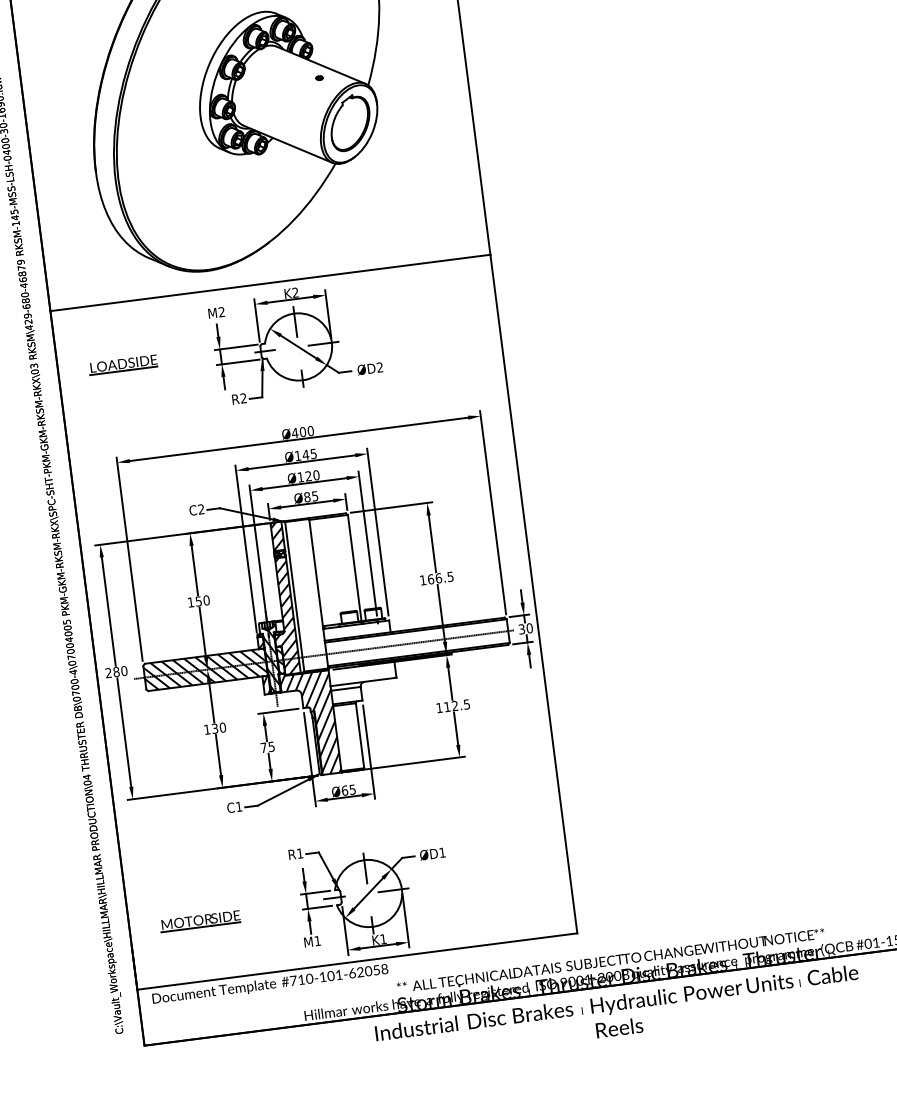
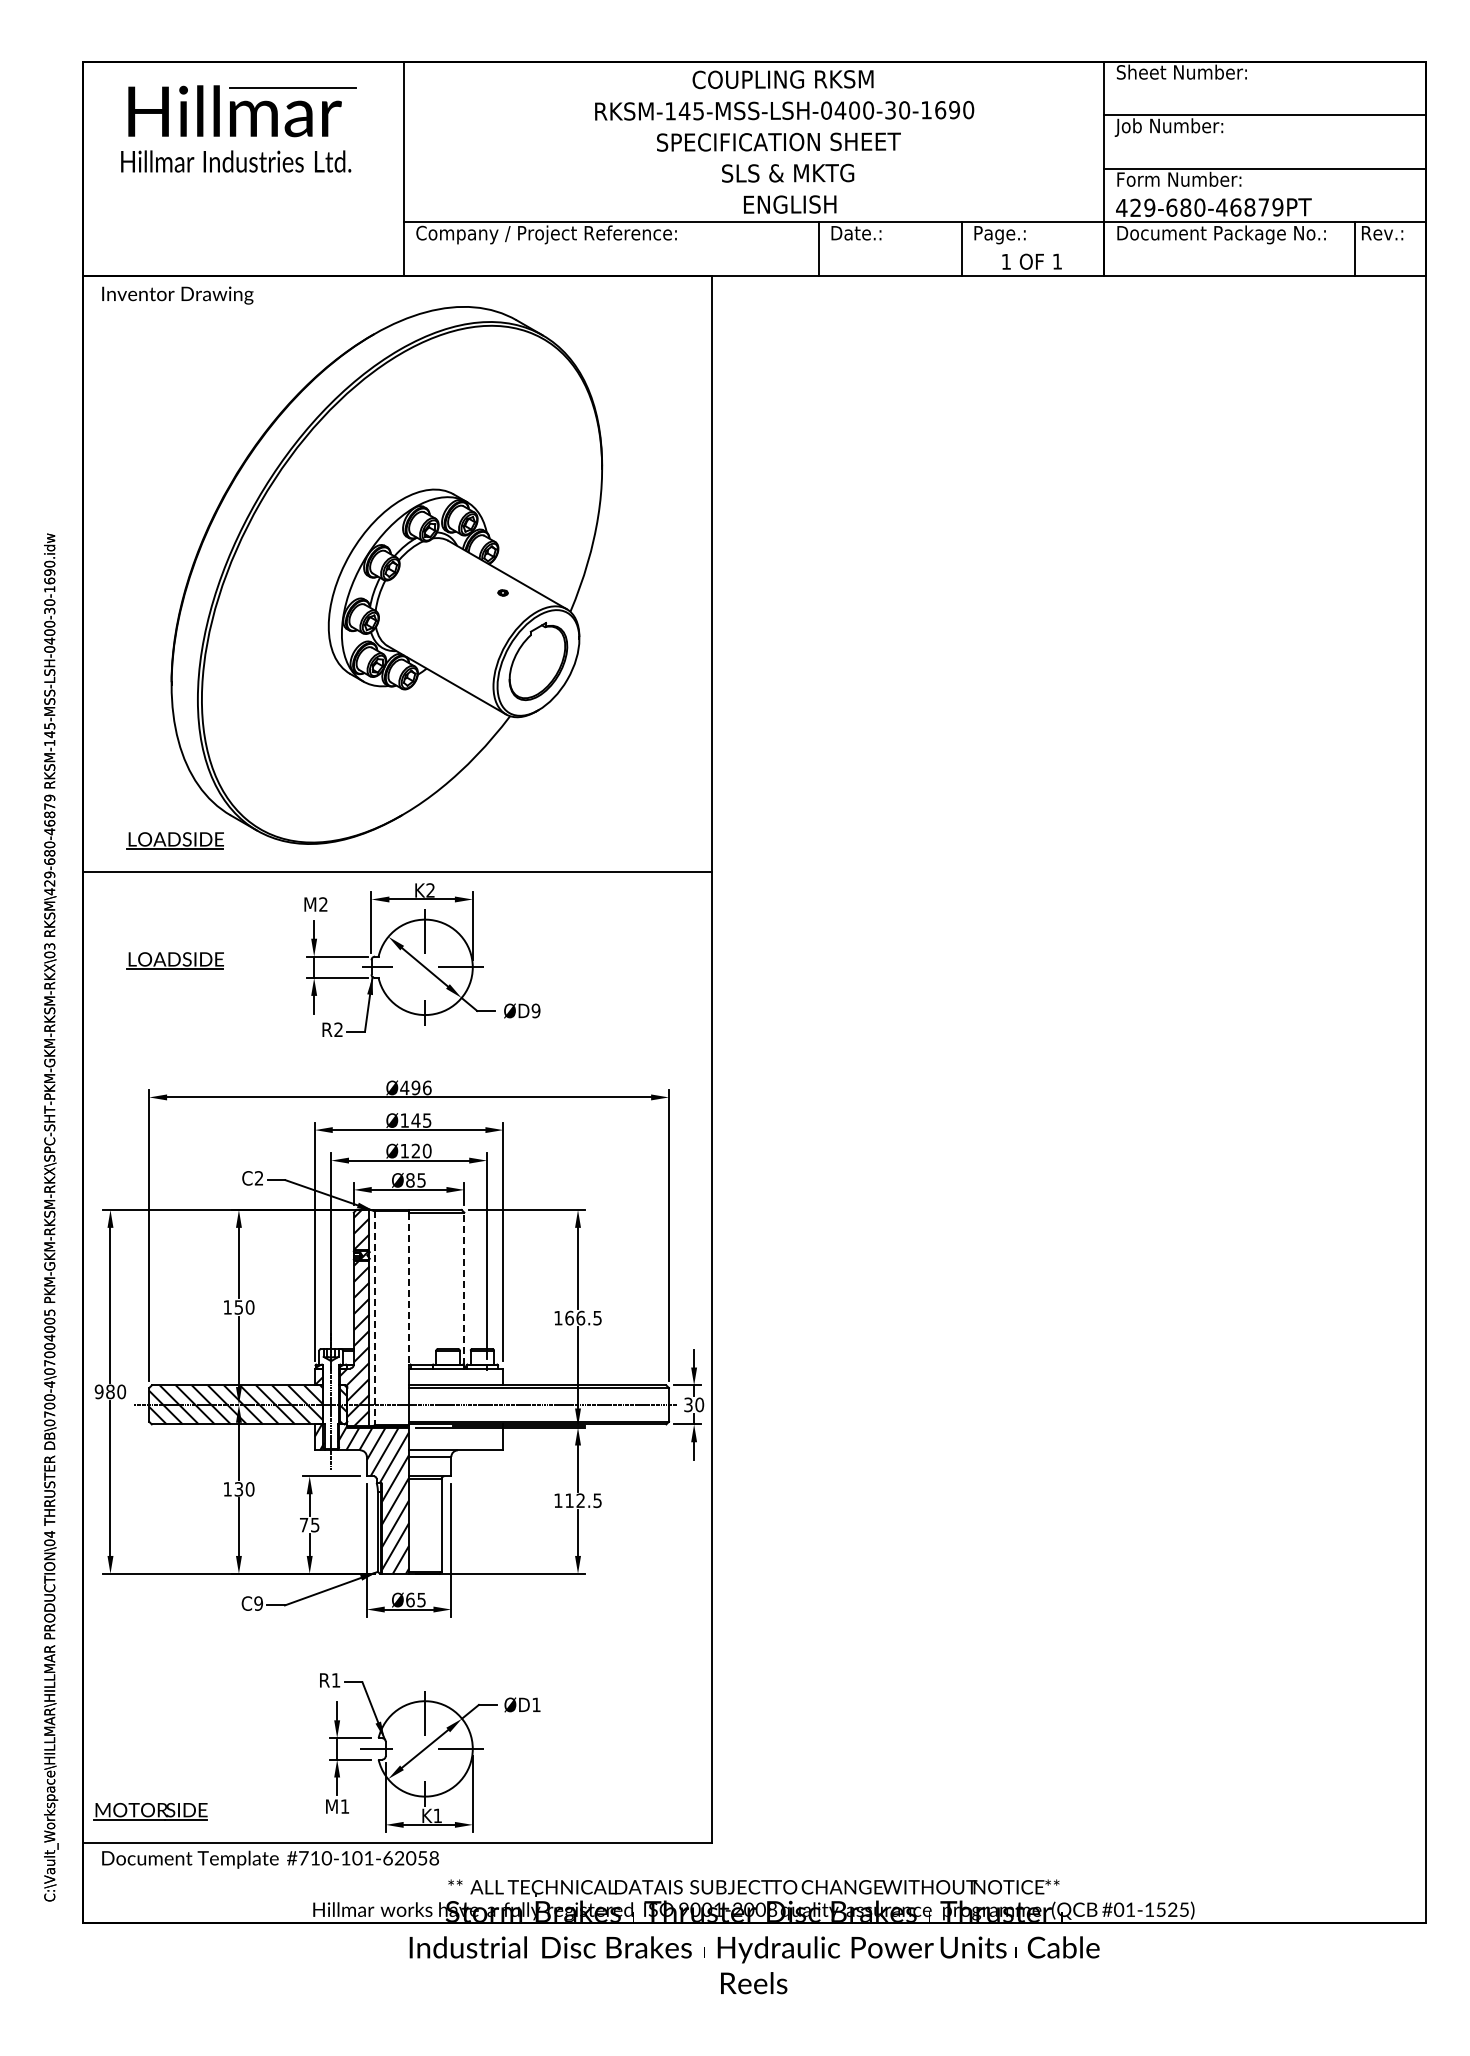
part: (111, 280) -> (174, 840), added
text: (379, 367) -> (535, 1010), ØD2 -> ØD9
text: (306, 431) -> (421, 1087), Ø400 -> Ø496
line: (354, 568) -> (464, 1288), solid -> dashed
line: (316, 573) -> (409, 1289), solid -> dashed
line: (294, 597) -> (374, 1318), solid -> dashed
hatch: (271, 657) -> (330, 1399), removed
text: (108, 672) -> (98, 1391), 280 -> 980
text: (239, 806) -> (258, 1603), C1 -> C9
part: (200, 921) -> (150, 1811), moved

